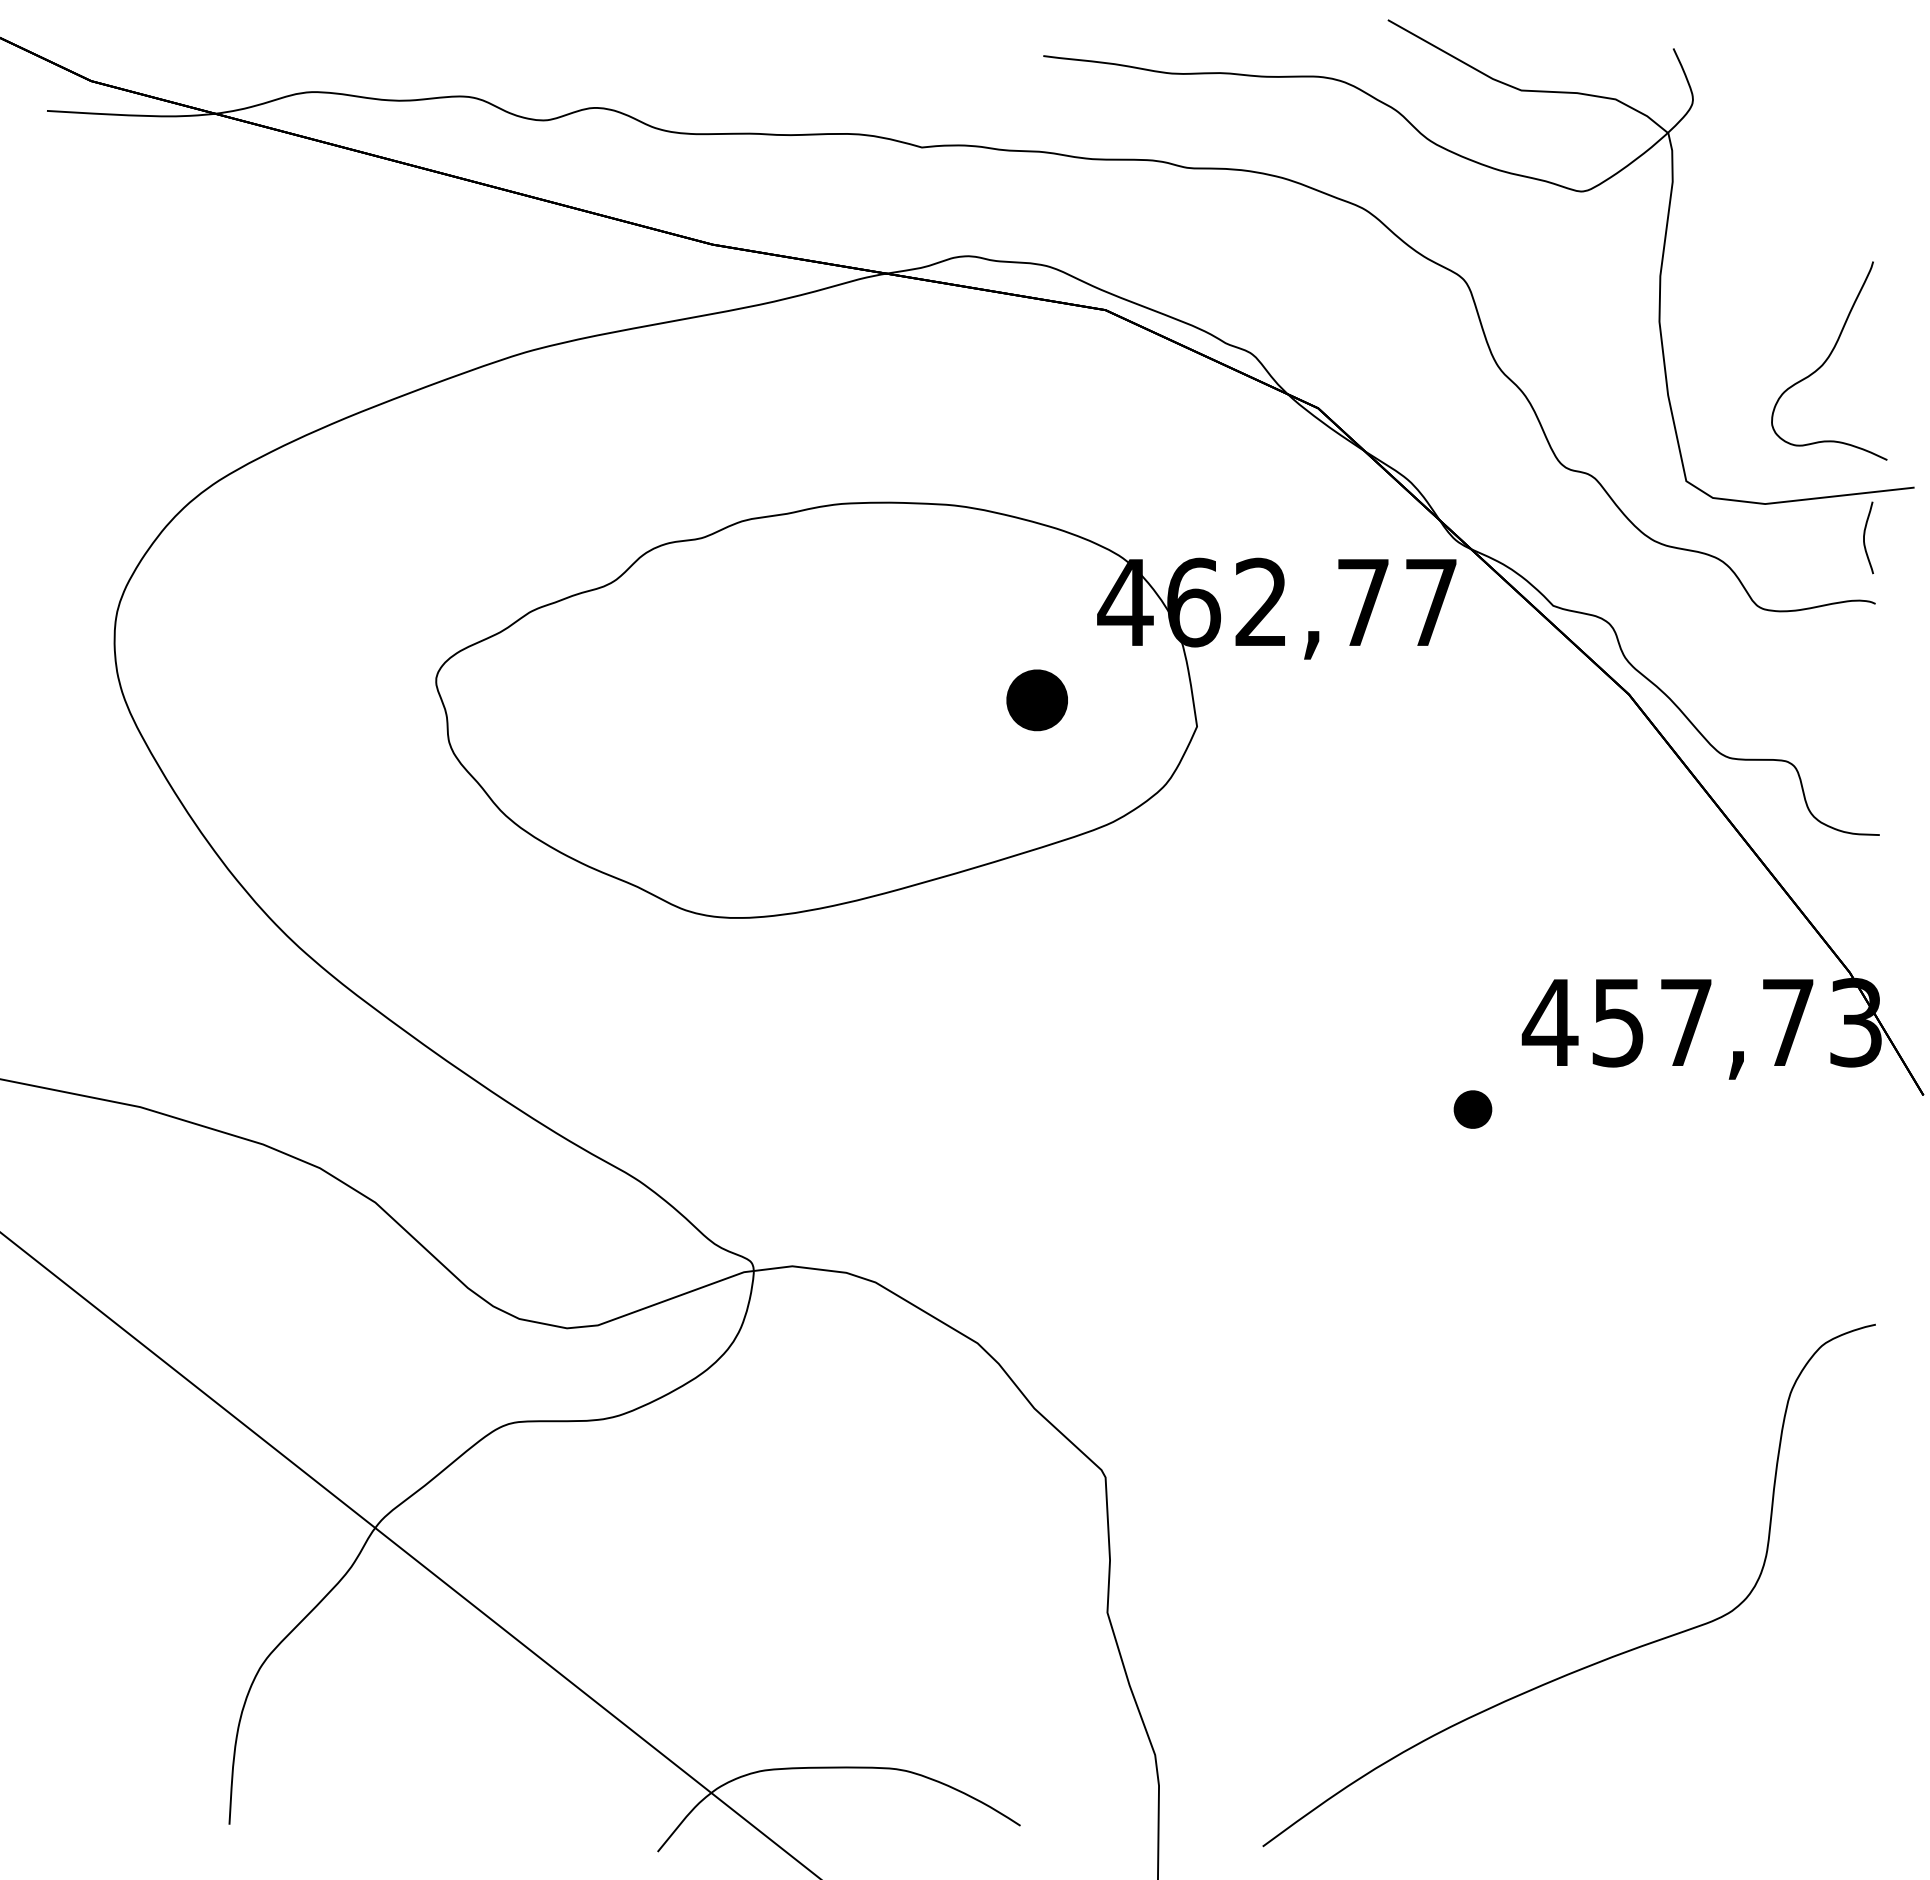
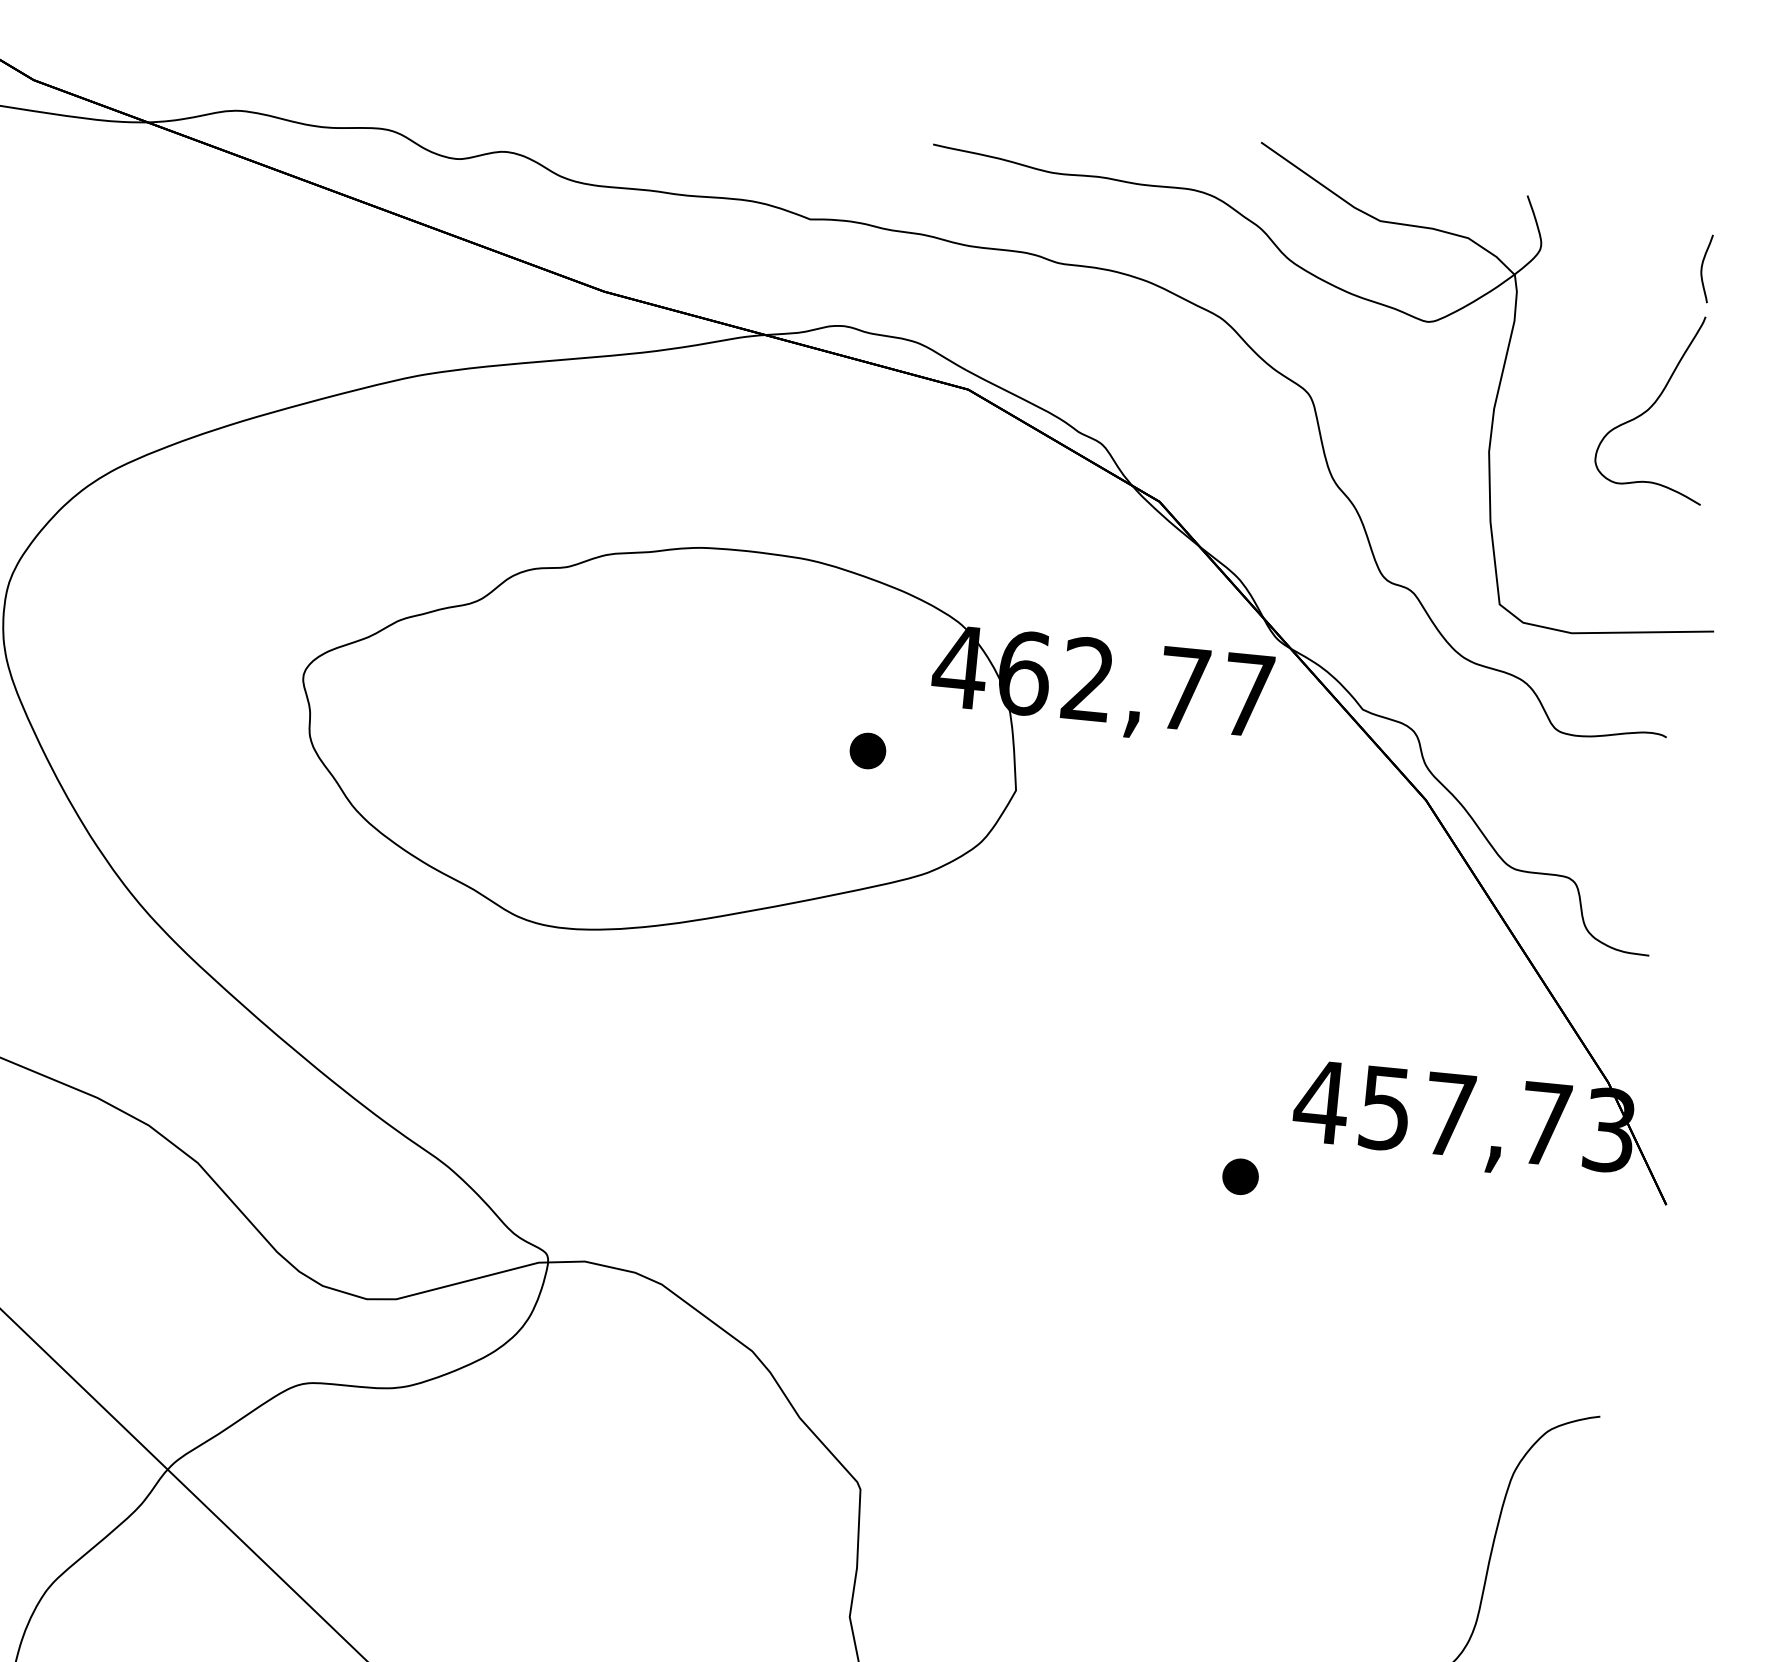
curve: (1828, 359) -> (1654, 404), moved
curve: (1864, 537) -> (1702, 267), moved
part: (1037, 700) -> (868, 751), size x0.62

